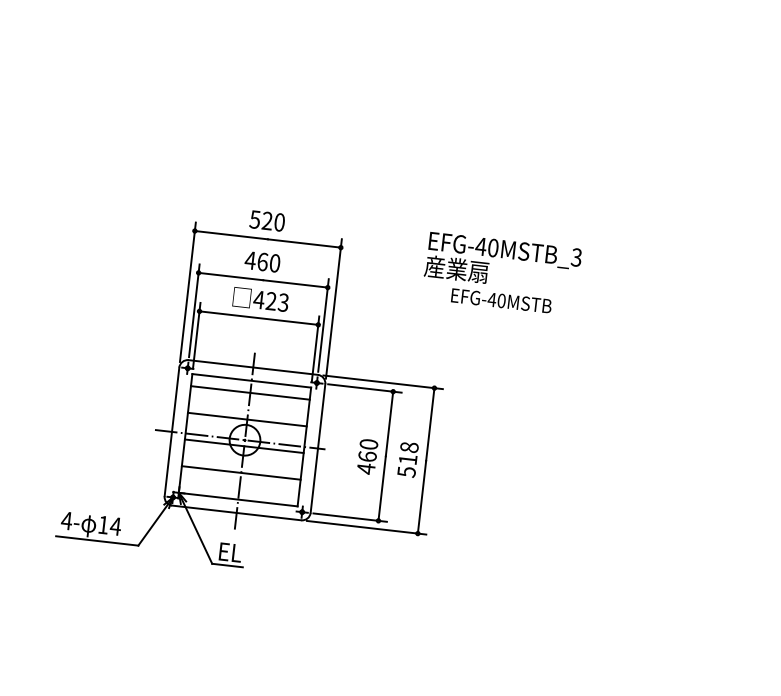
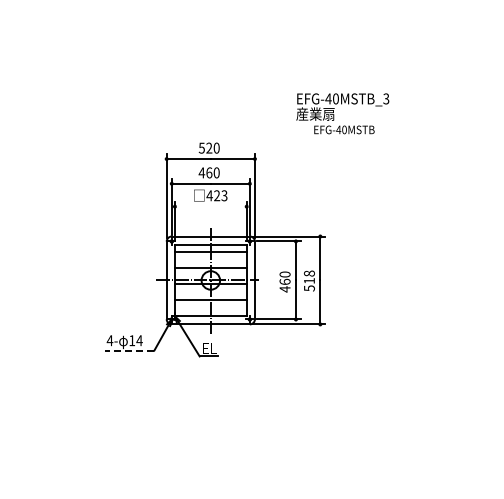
text: (501, 273) -> (342, 113), moved
line: (258, 317) -> (210, 206), removed
line: (97, 540) -> (129, 350), solid -> dashed

